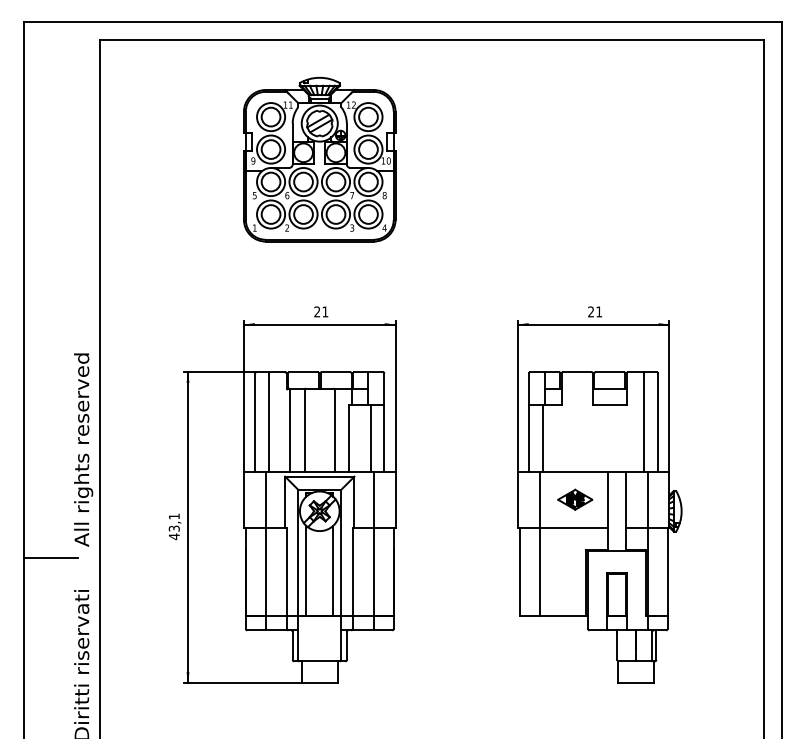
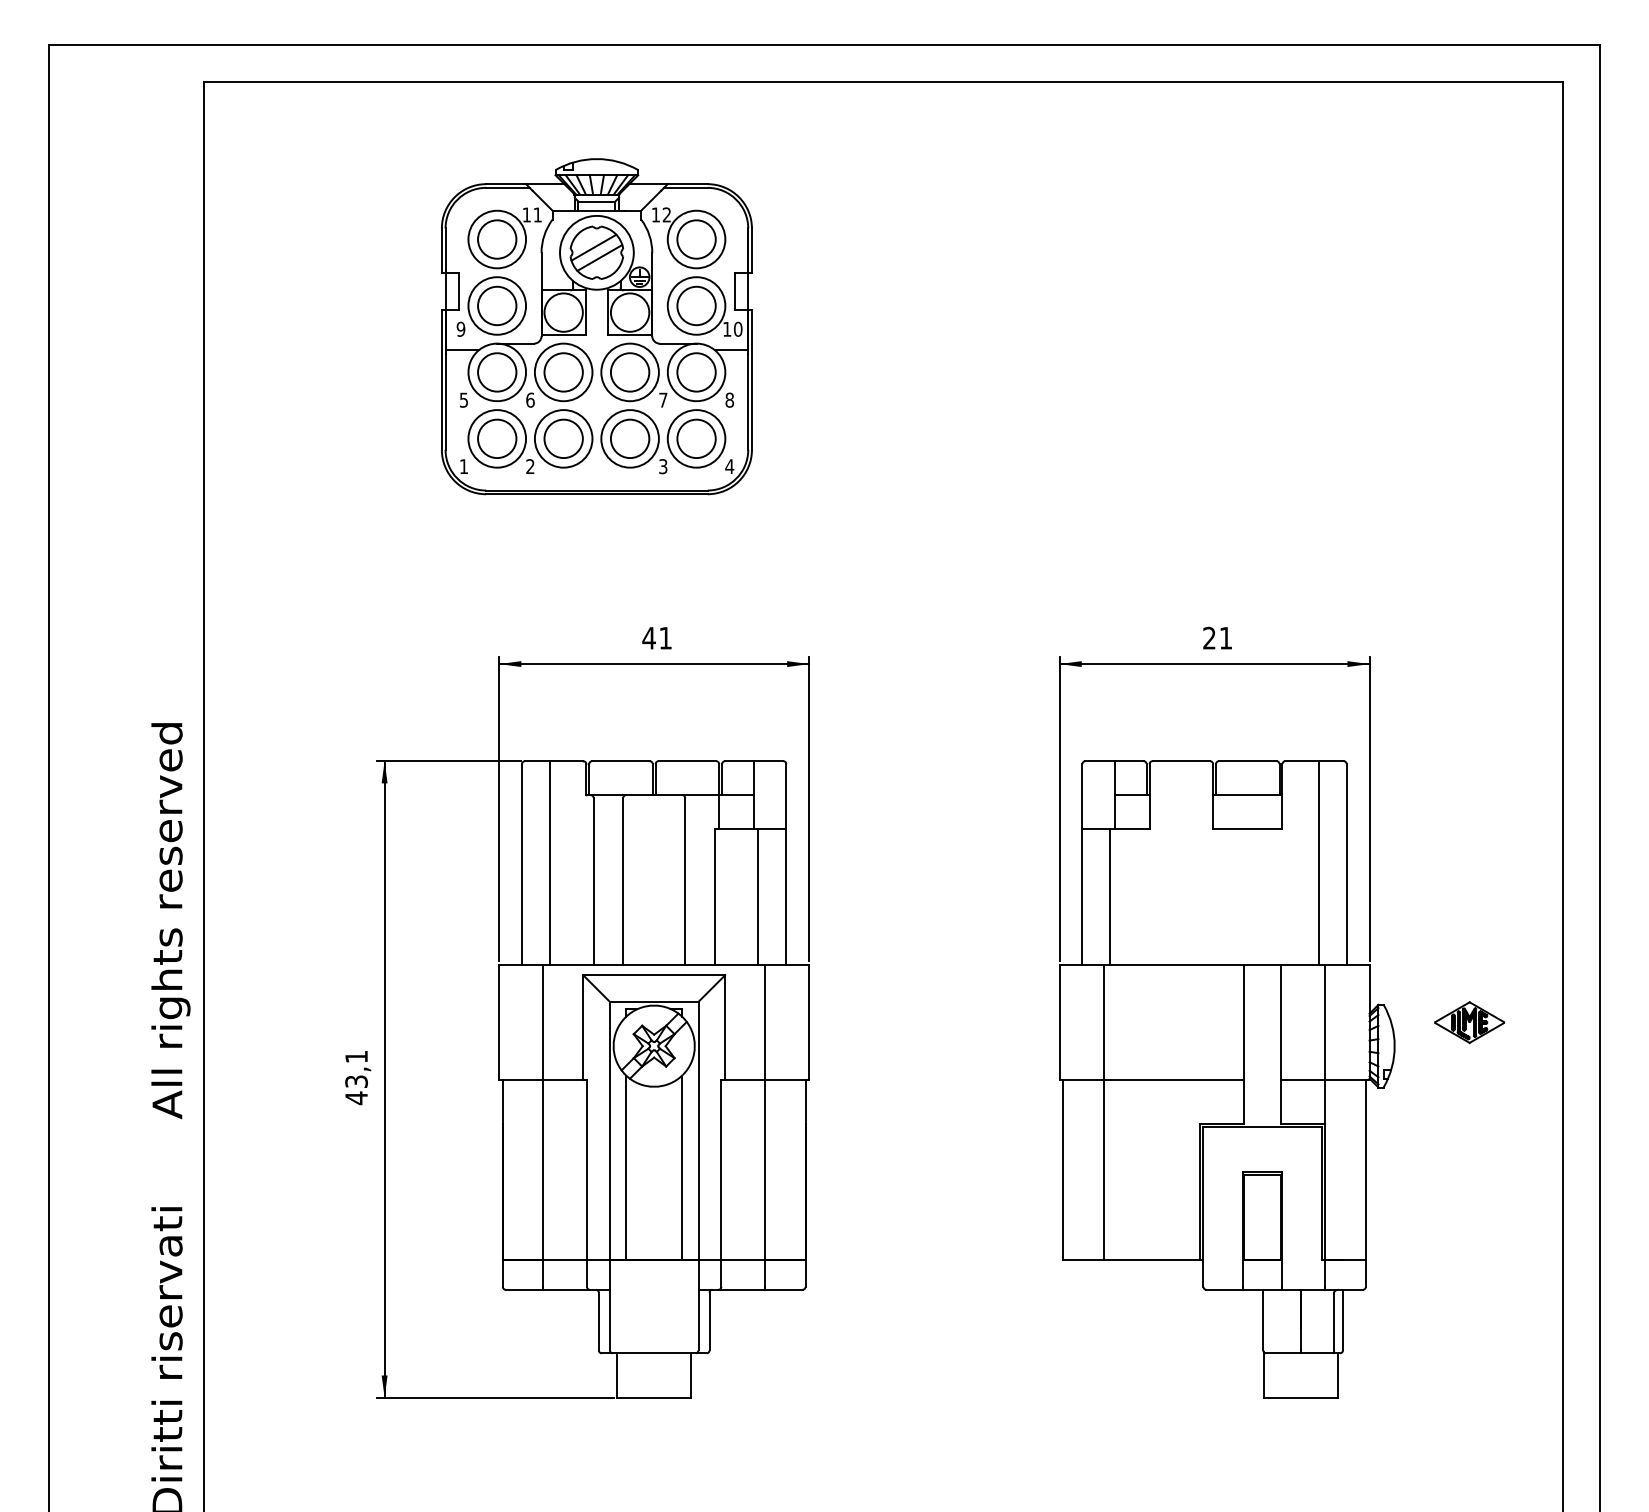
part: (319, 159) -> (596, 326), moved
text: (317, 311) -> (649, 637), 21 -> 41
part: (575, 499) -> (1470, 1022), moved
line: (51, 557) -> (105, 1140), removed

